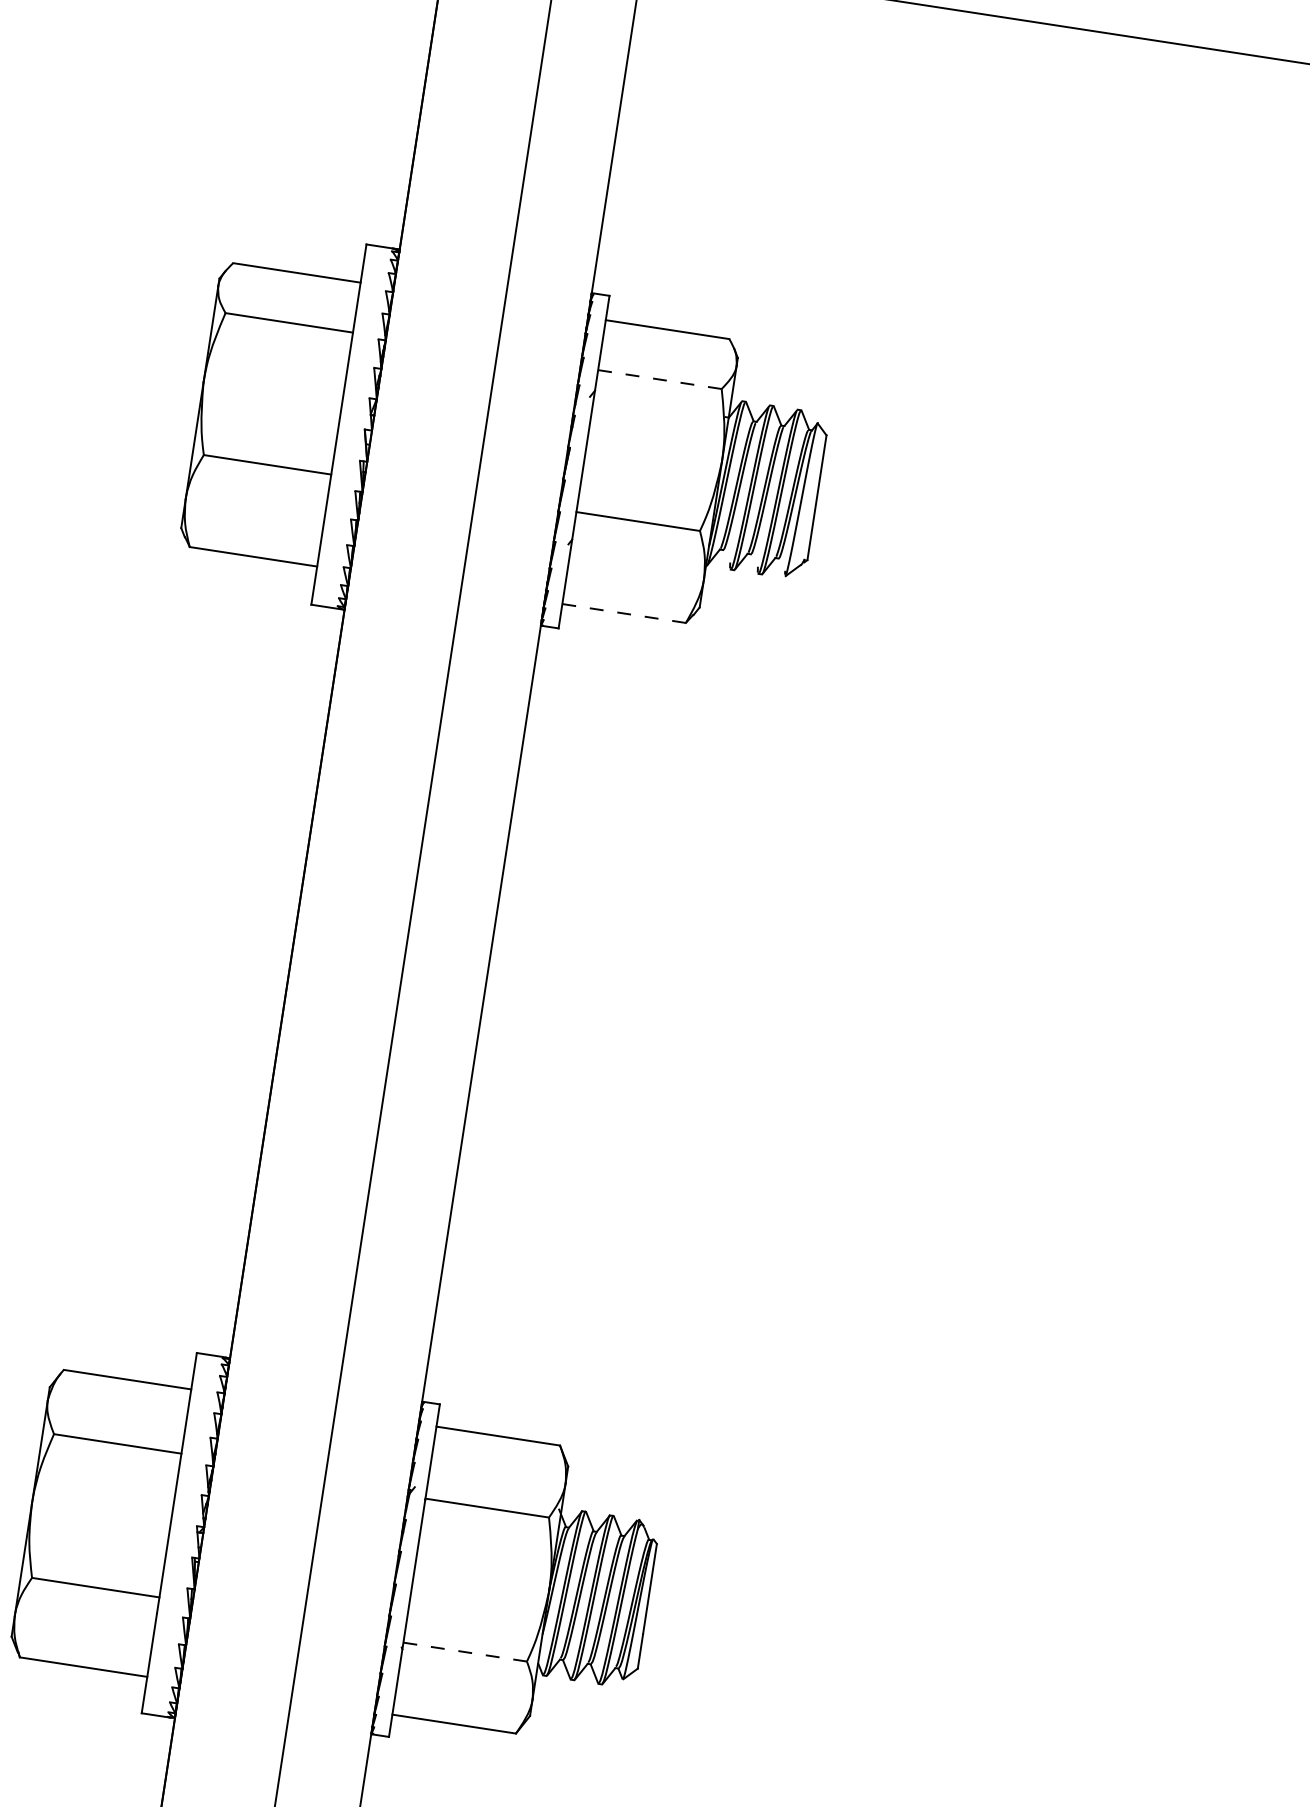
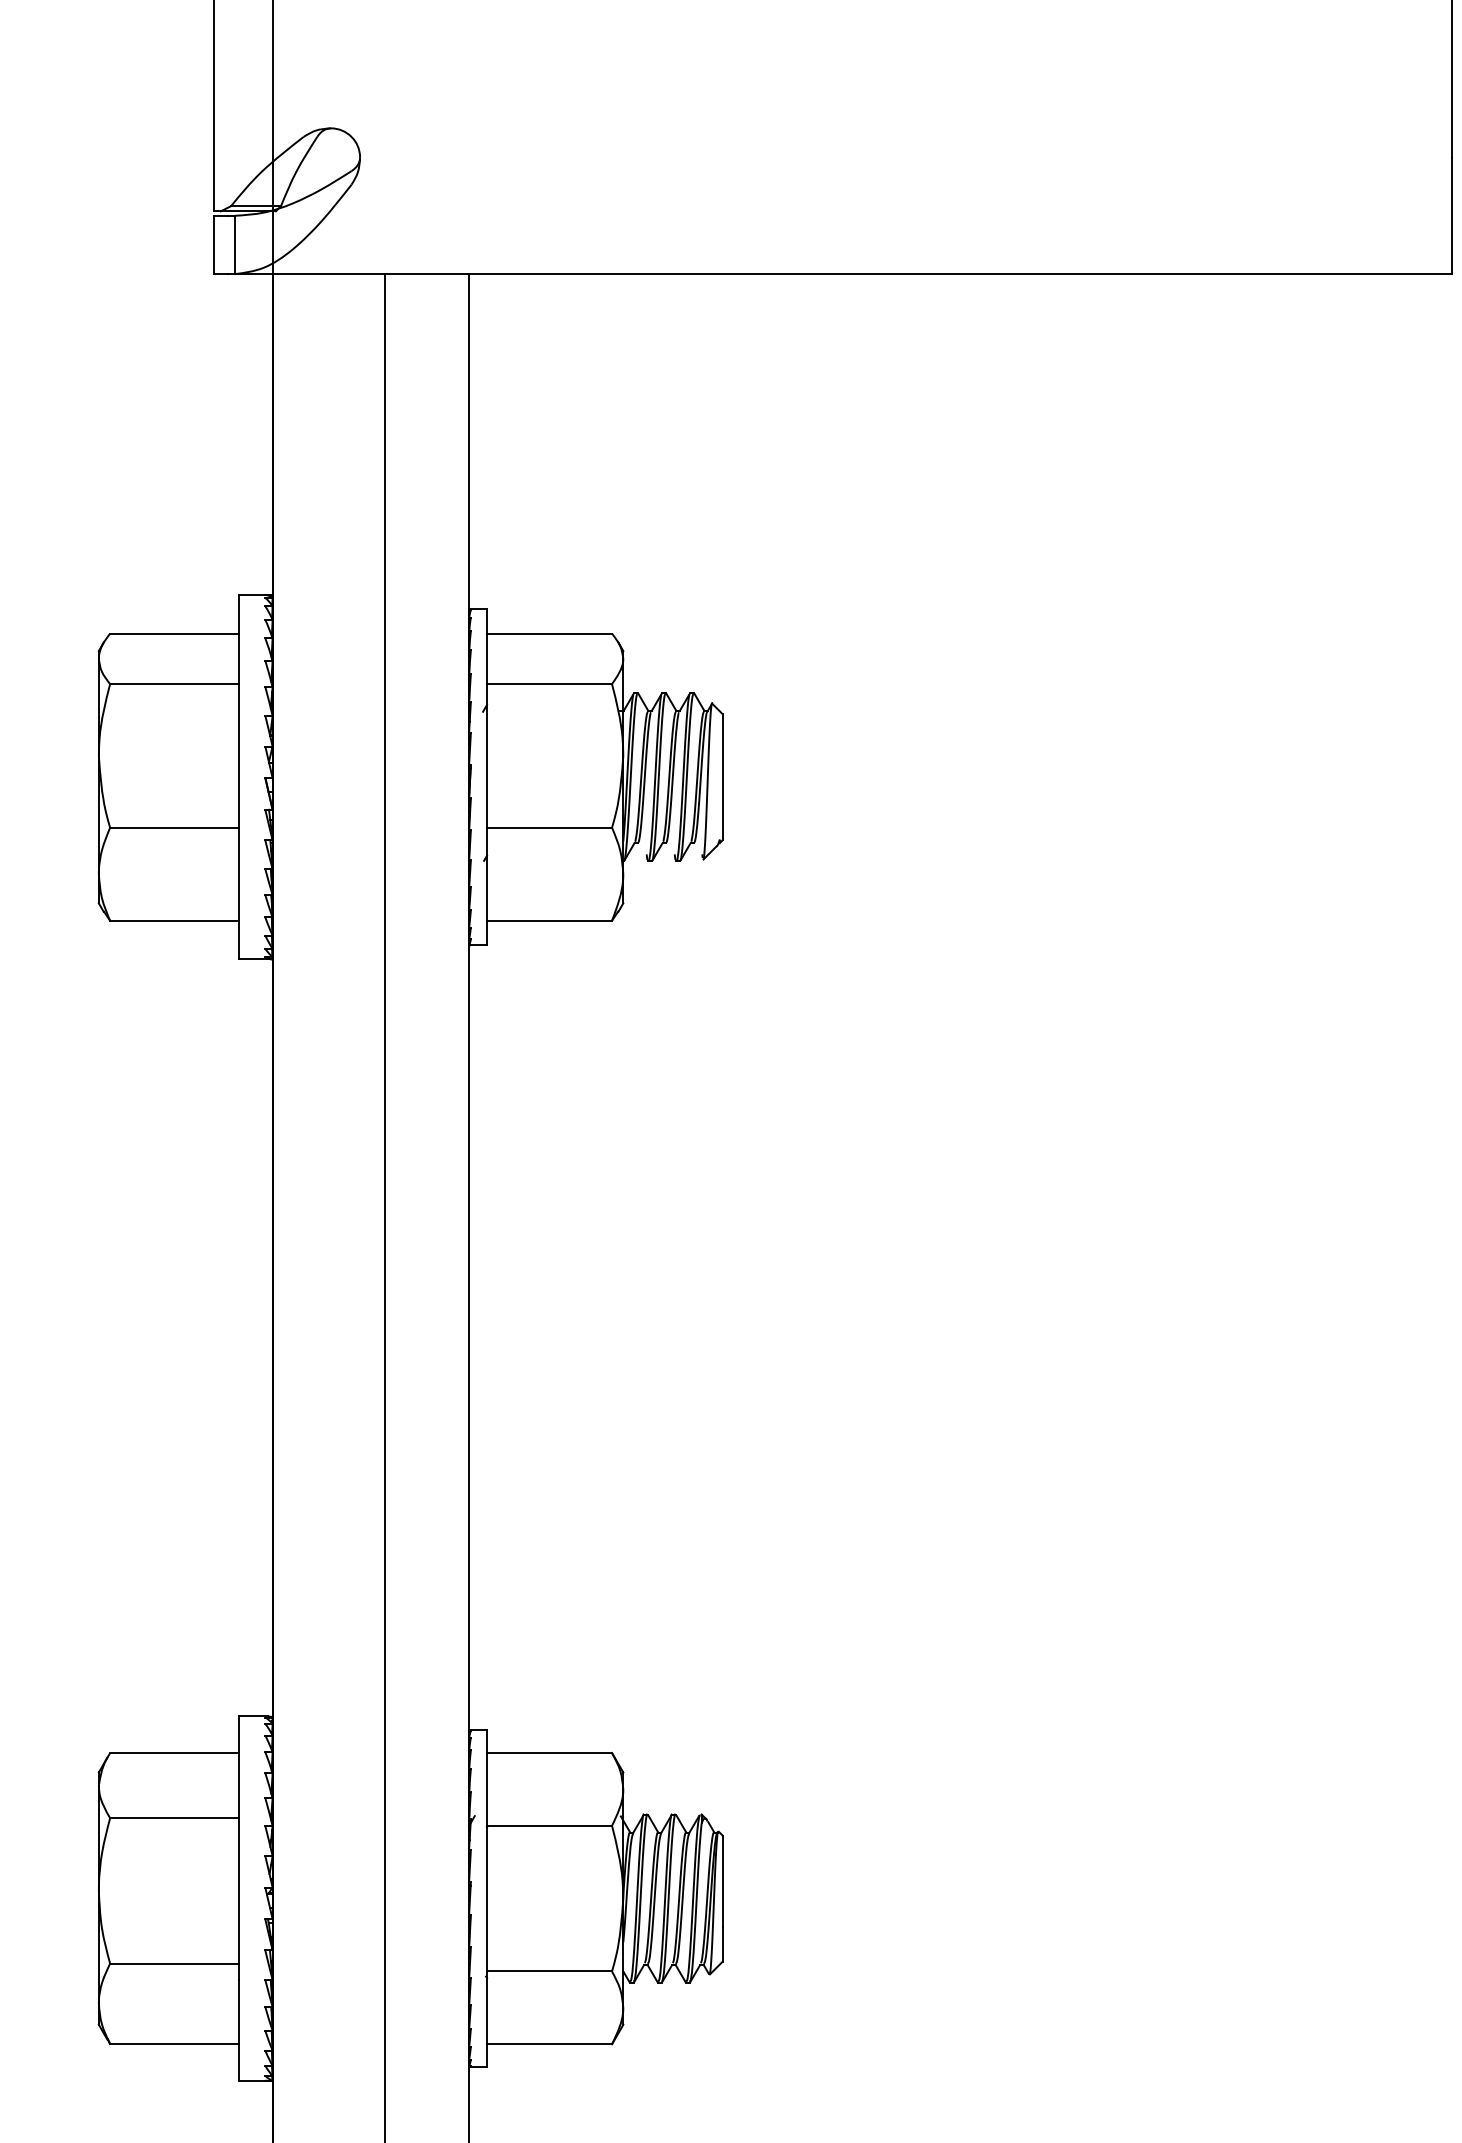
line: (660, 380) -> (550, 684), dashed -> solid
line: (625, 613) -> (550, 920), dashed -> solid
line: (466, 1652) -> (550, 1971), dashed -> solid

